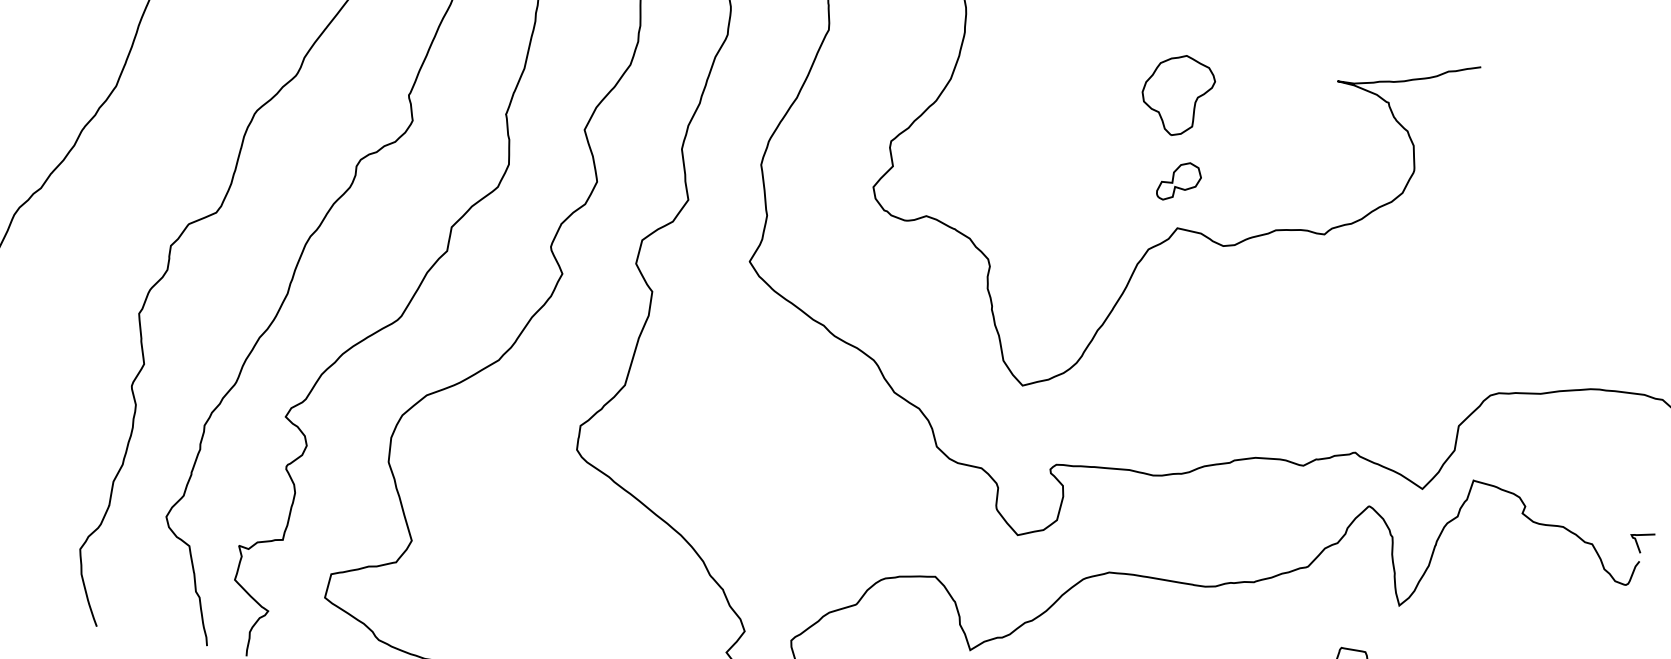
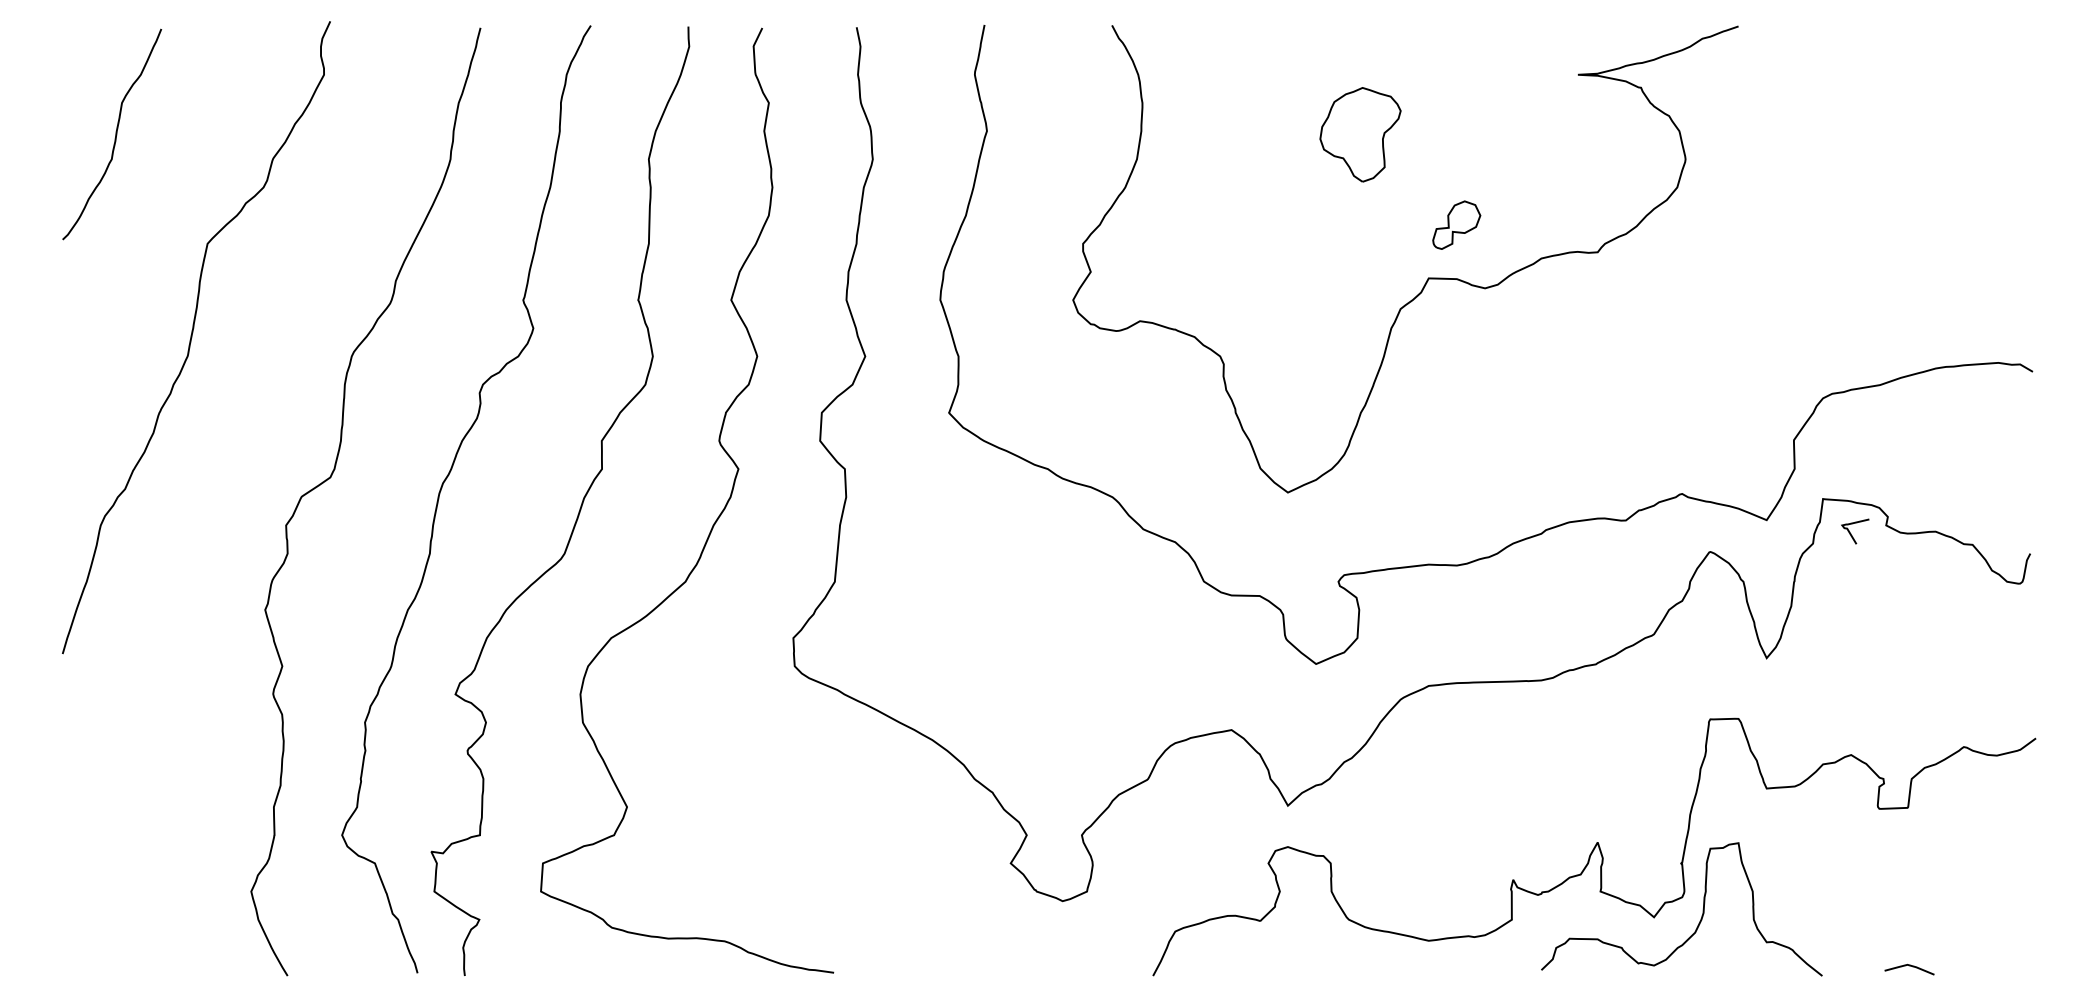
part: (1177, 94) -> (1360, 134), moved
part: (1179, 181) -> (1456, 224), moved
curve: (1637, 543) -> (1851, 533), moved

